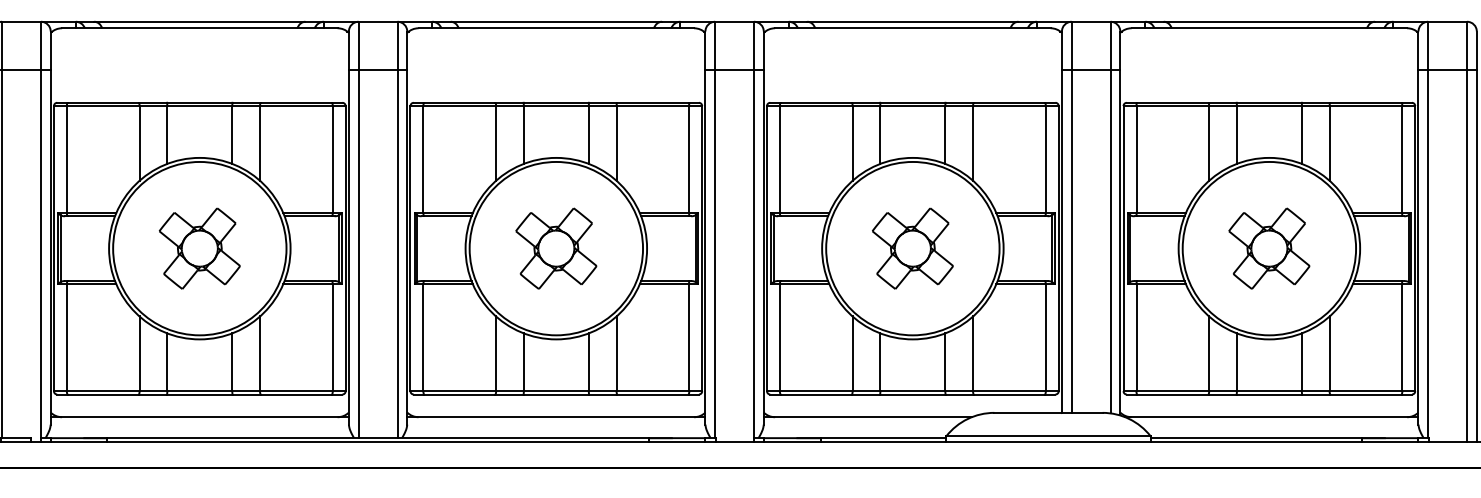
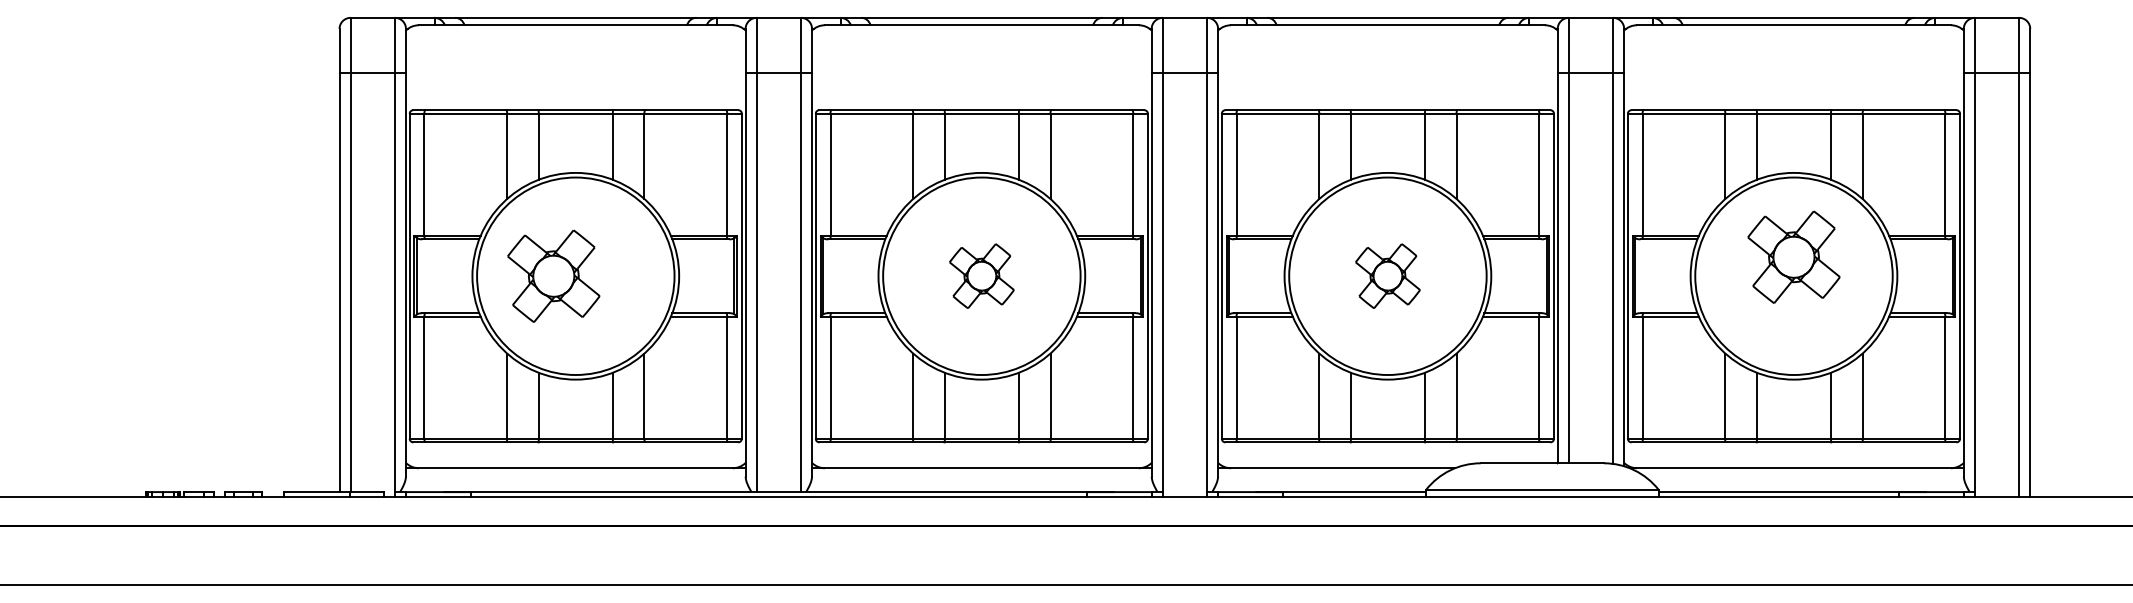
part: (199, 247) -> (553, 275), moved
part: (556, 247) -> (981, 275), size x0.7
part: (912, 247) -> (1387, 275), size x0.7
part: (1268, 247) -> (1793, 256), moved

